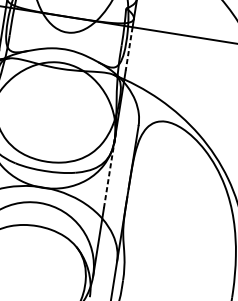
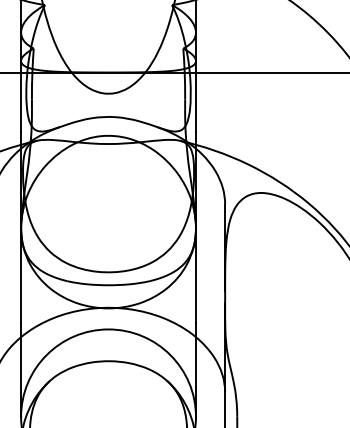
line: (128, 48) -> (195, 102), dashed -> solid
line: (109, 173) -> (195, 275), dashed -> solid

